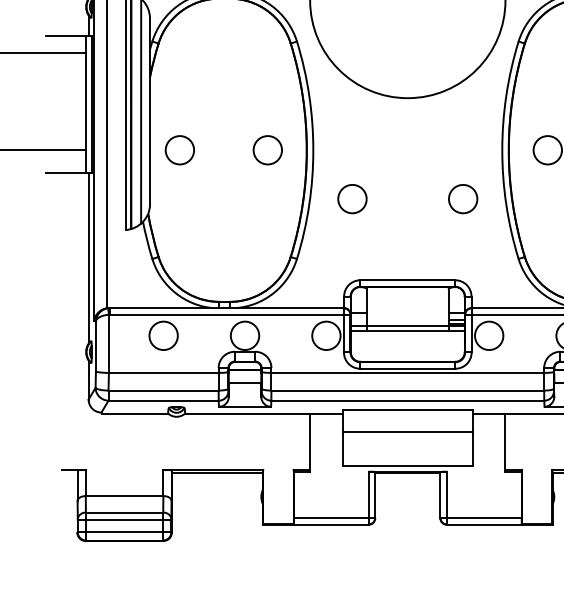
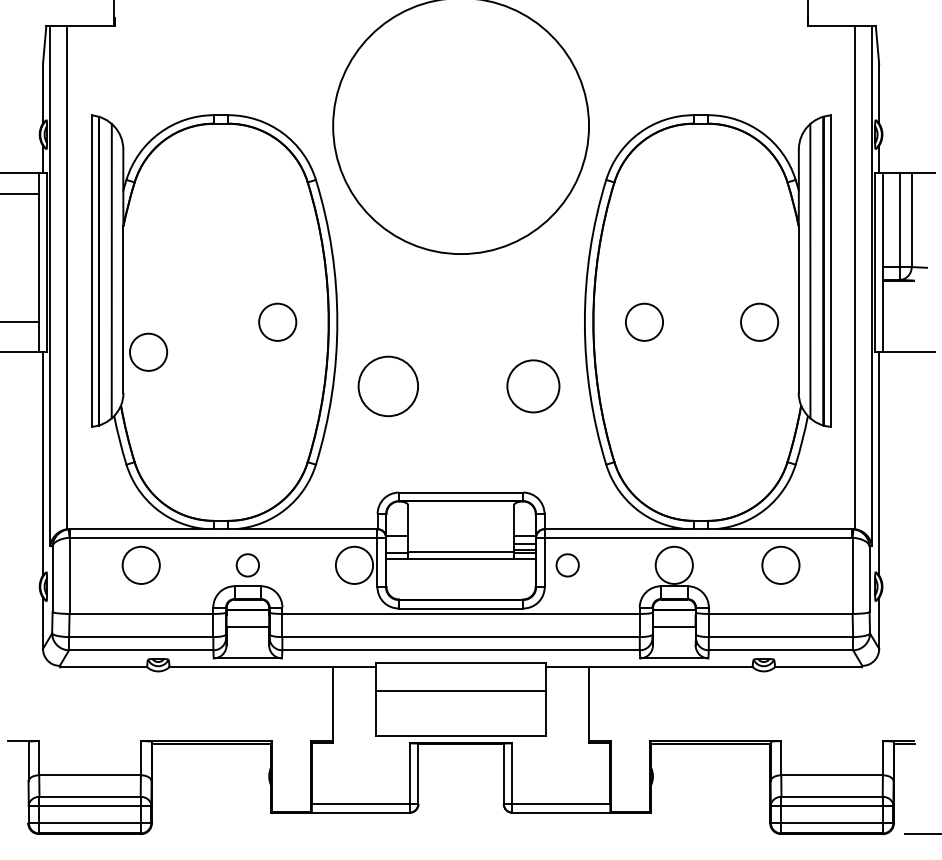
circle: (179, 149) -> (148, 351), moved
circle: (352, 198) -> (388, 385), size x1.6
circle: (463, 198) -> (533, 385), size x1.4
circle: (244, 335) -> (247, 564), size x0.6
circle: (489, 335) -> (567, 564), size x0.6

